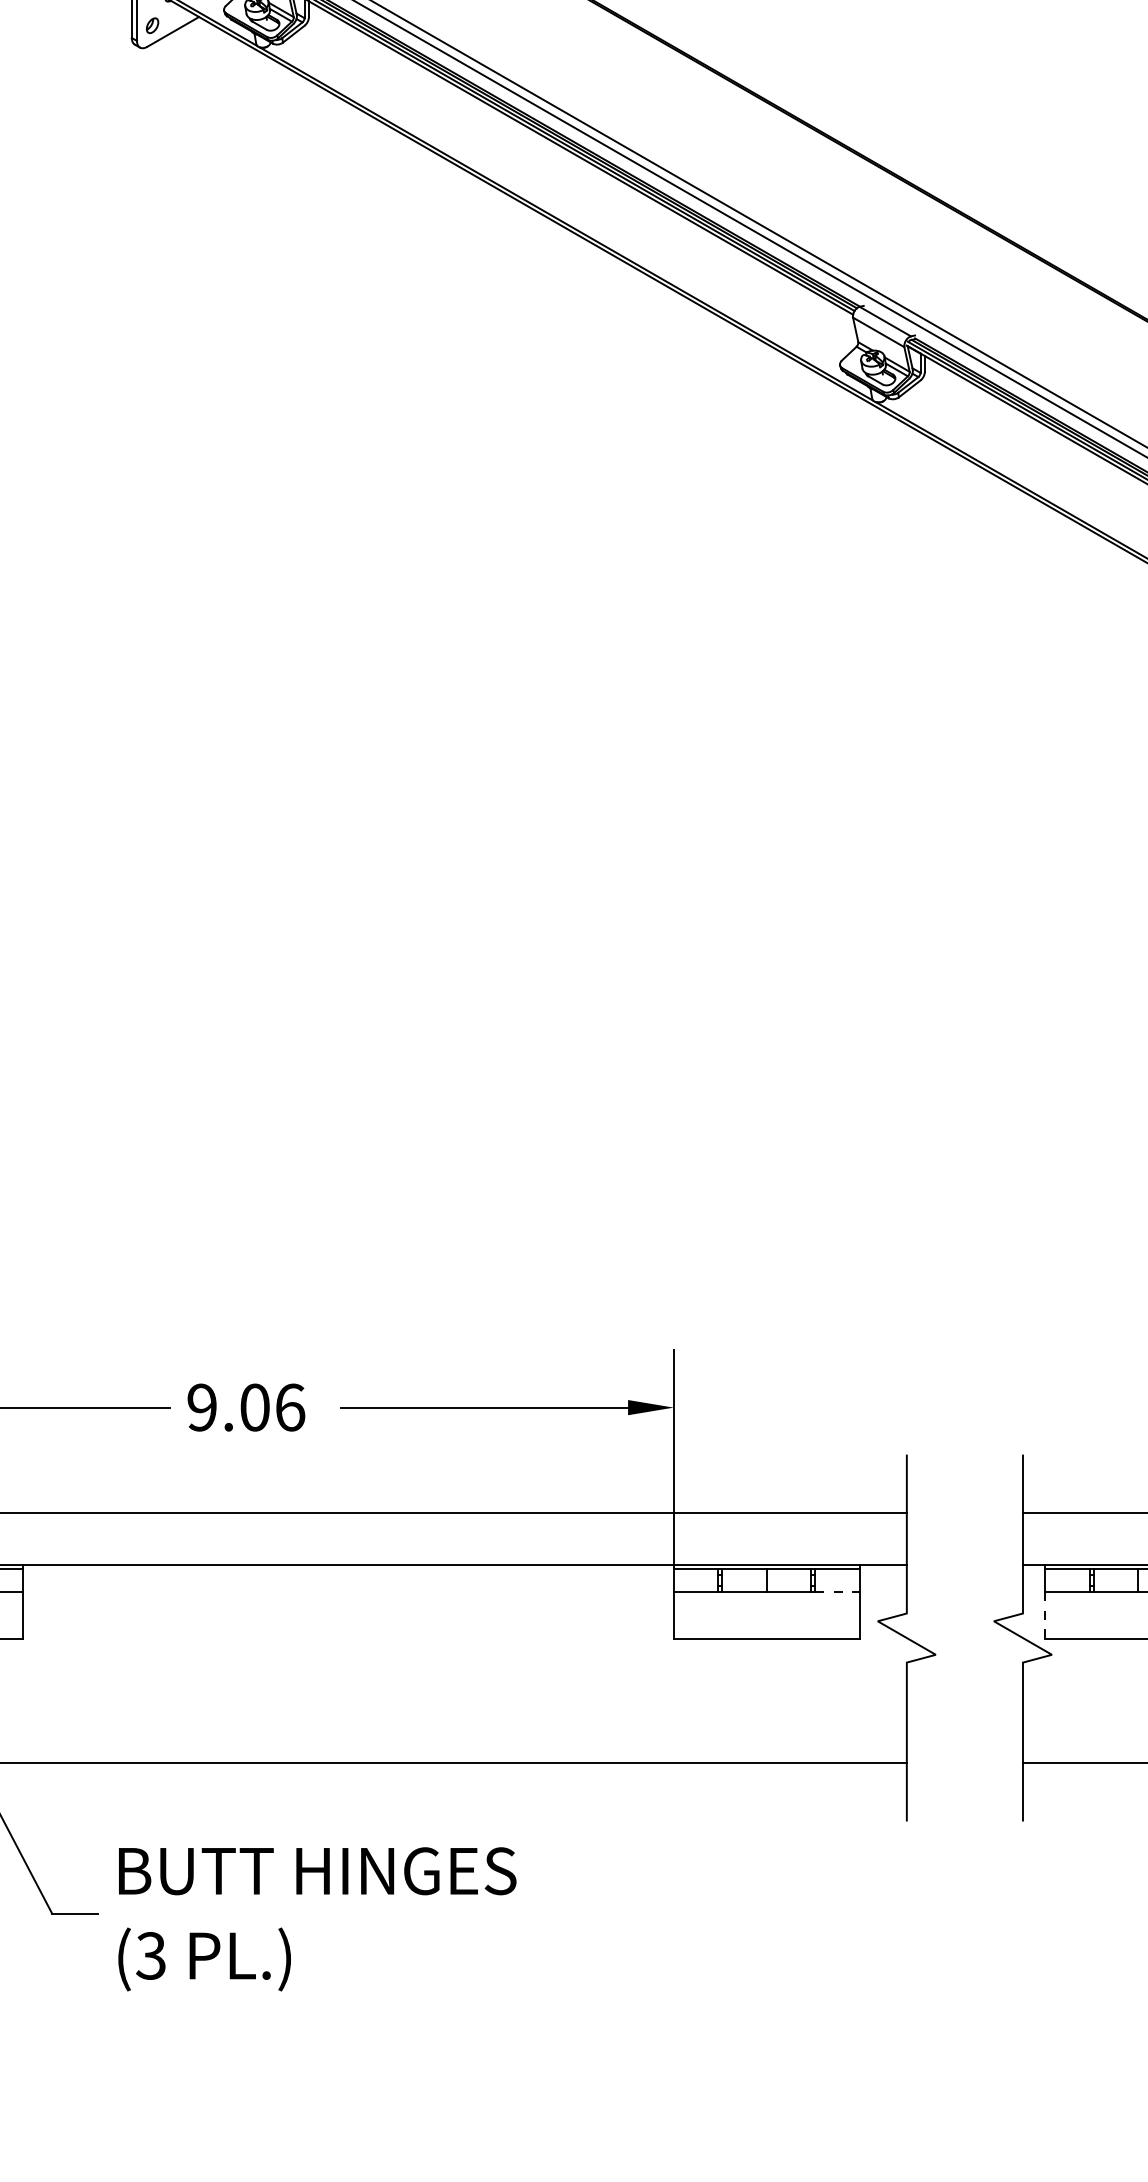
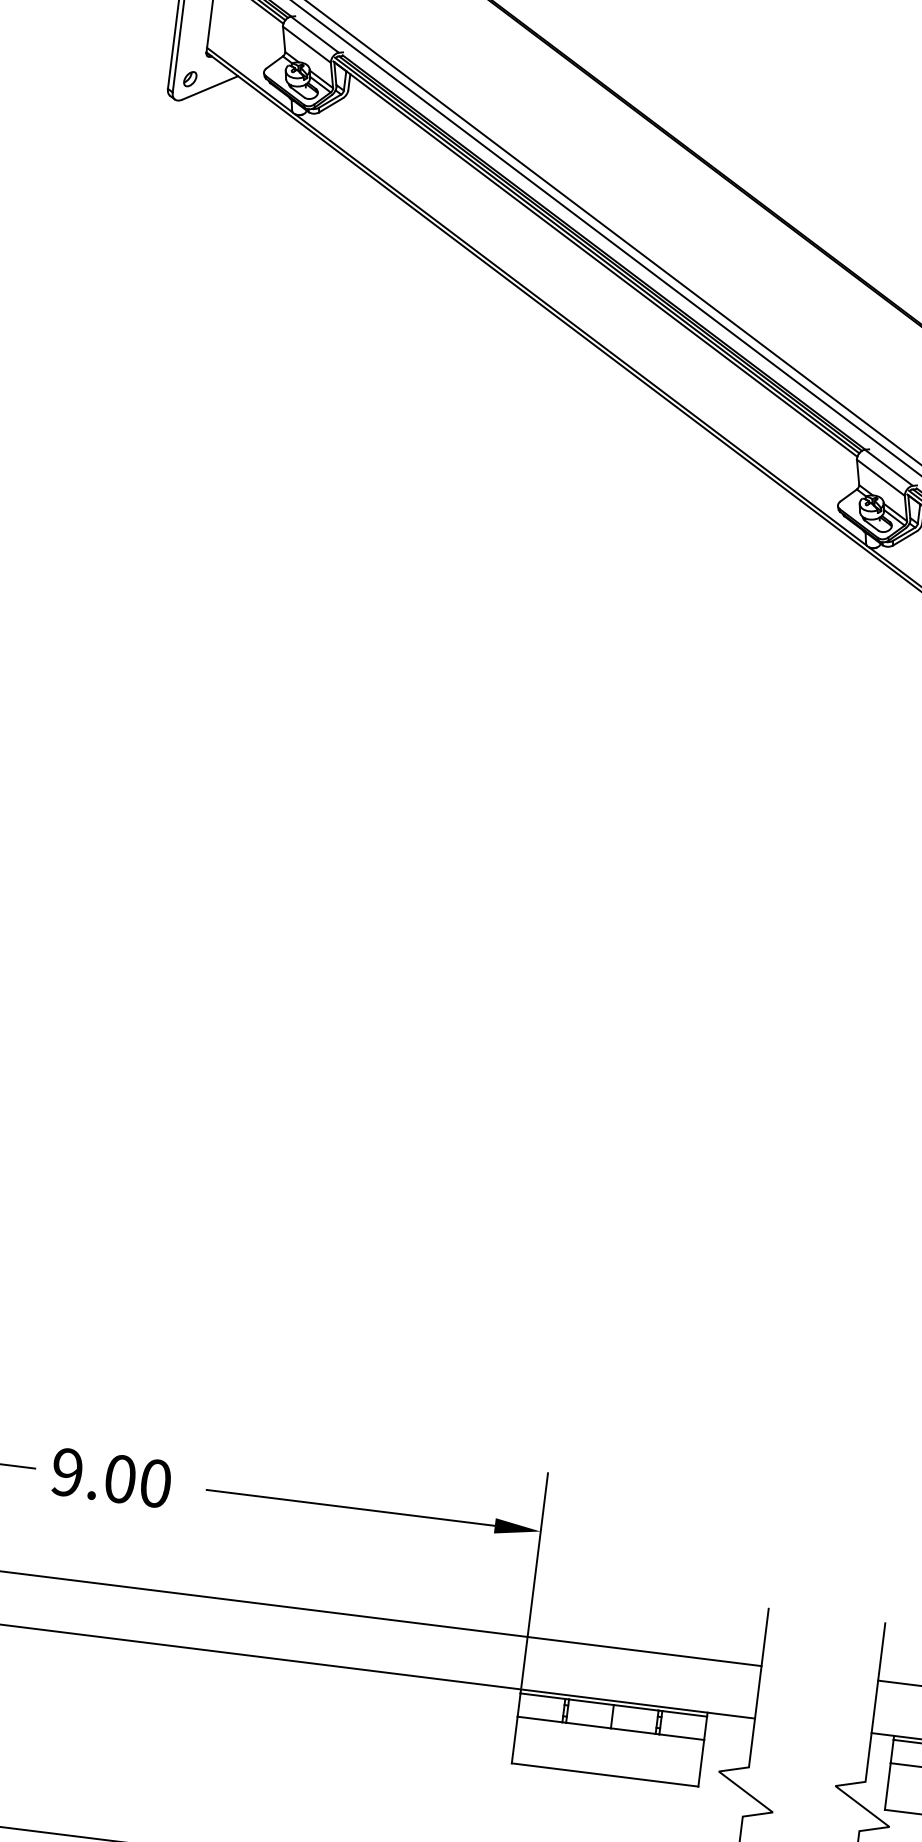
text: (290, 1407) -> (156, 1483), 9.06 -> 9.00
line: (837, 1592) -> (681, 1737), dashed -> solid
line: (1045, 1614) -> (888, 1785), dashed -> solid

